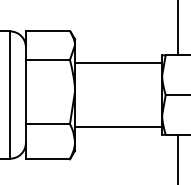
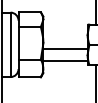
line: (118, 62) -> (65, 48), moved

